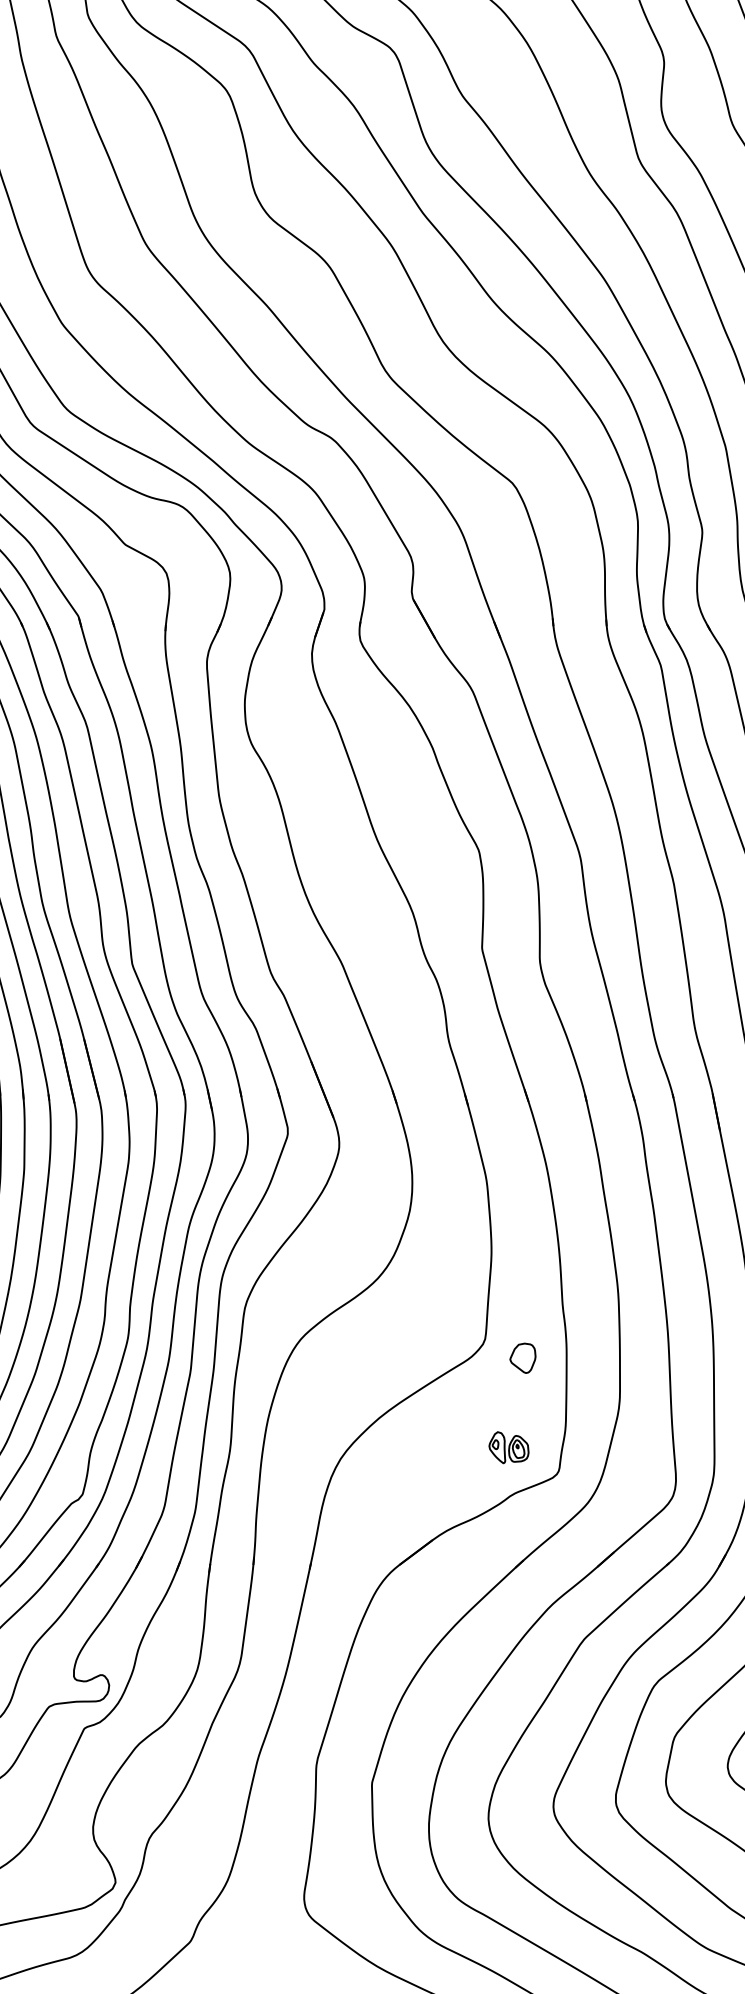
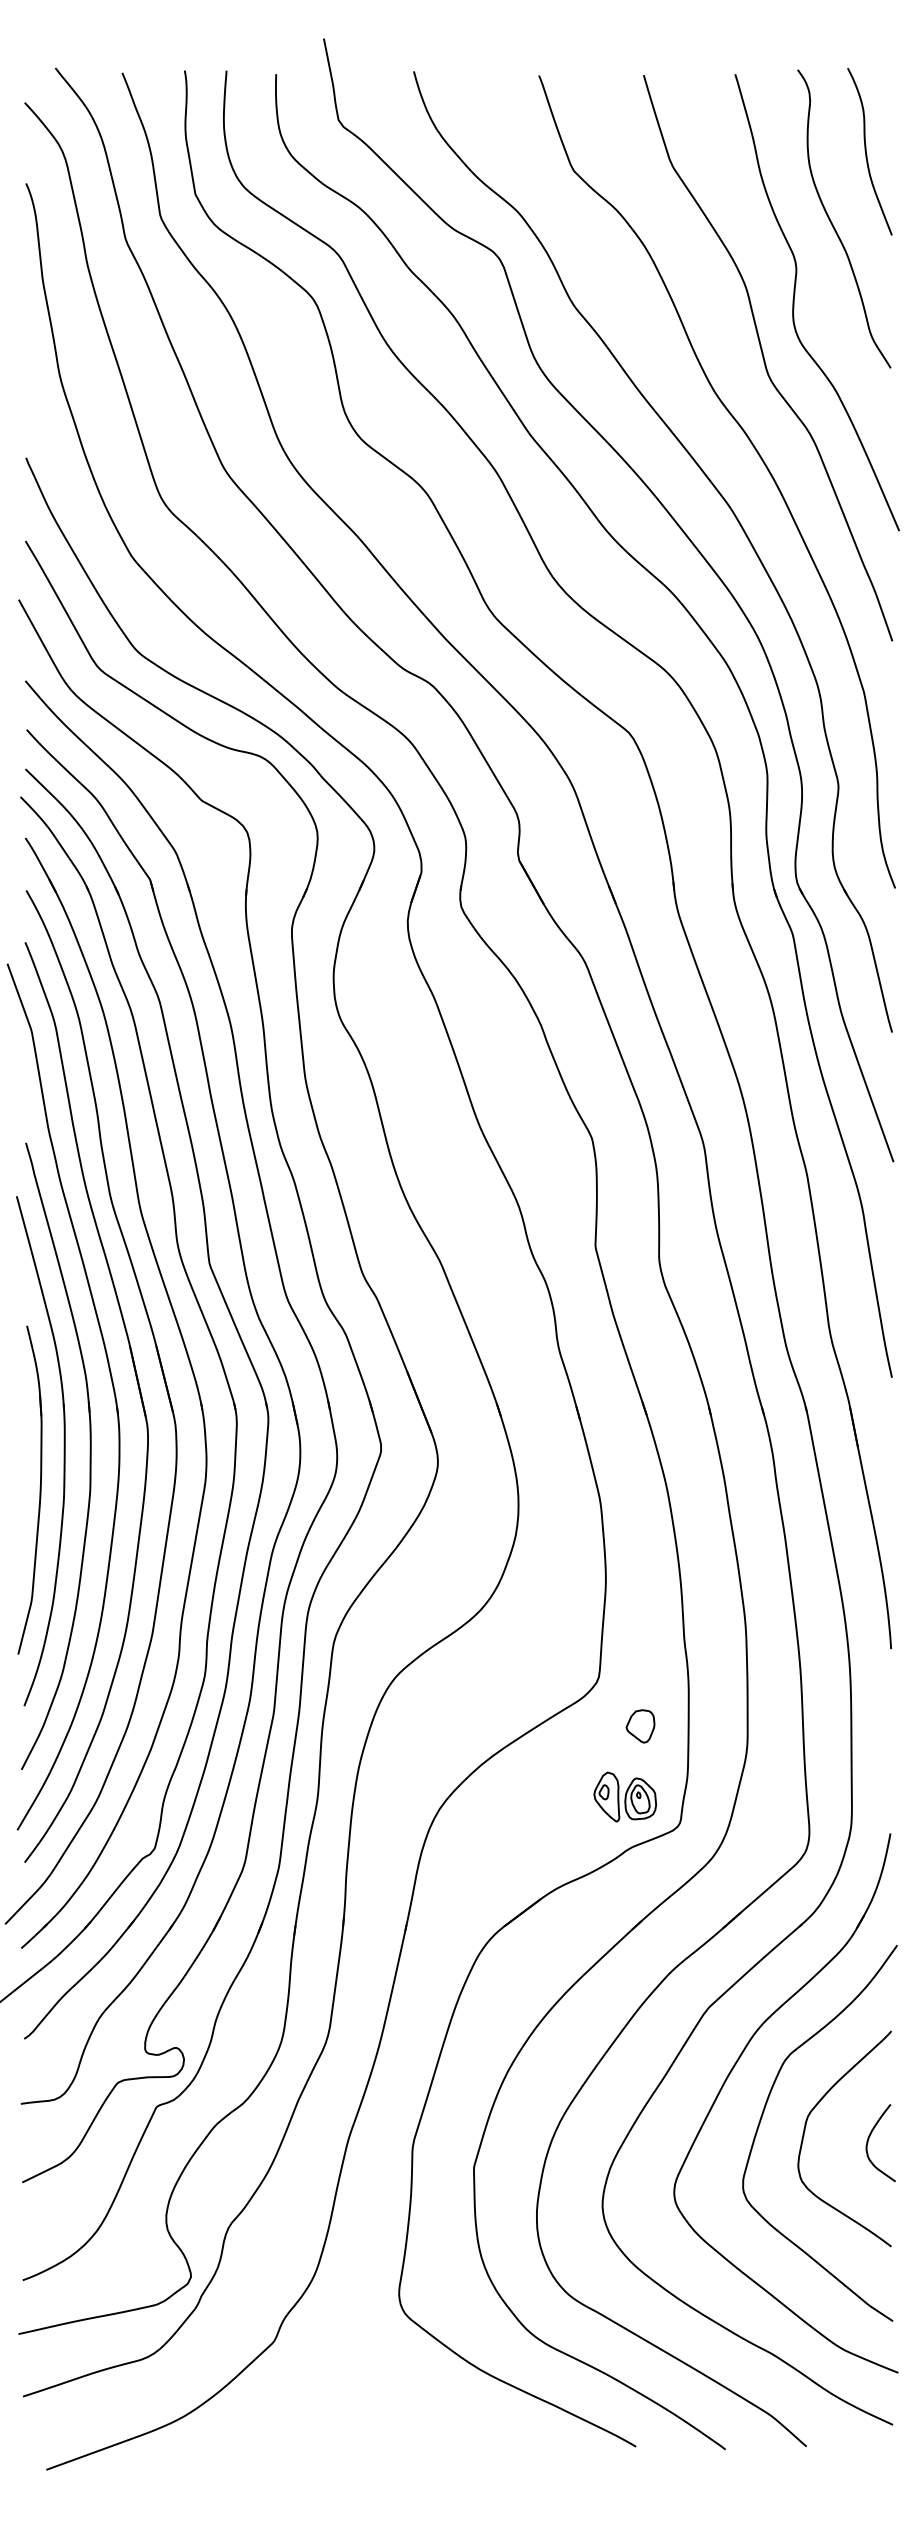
part: (522, 1358) -> (640, 1726), moved
part: (508, 1447) -> (624, 1796), size x1.43

